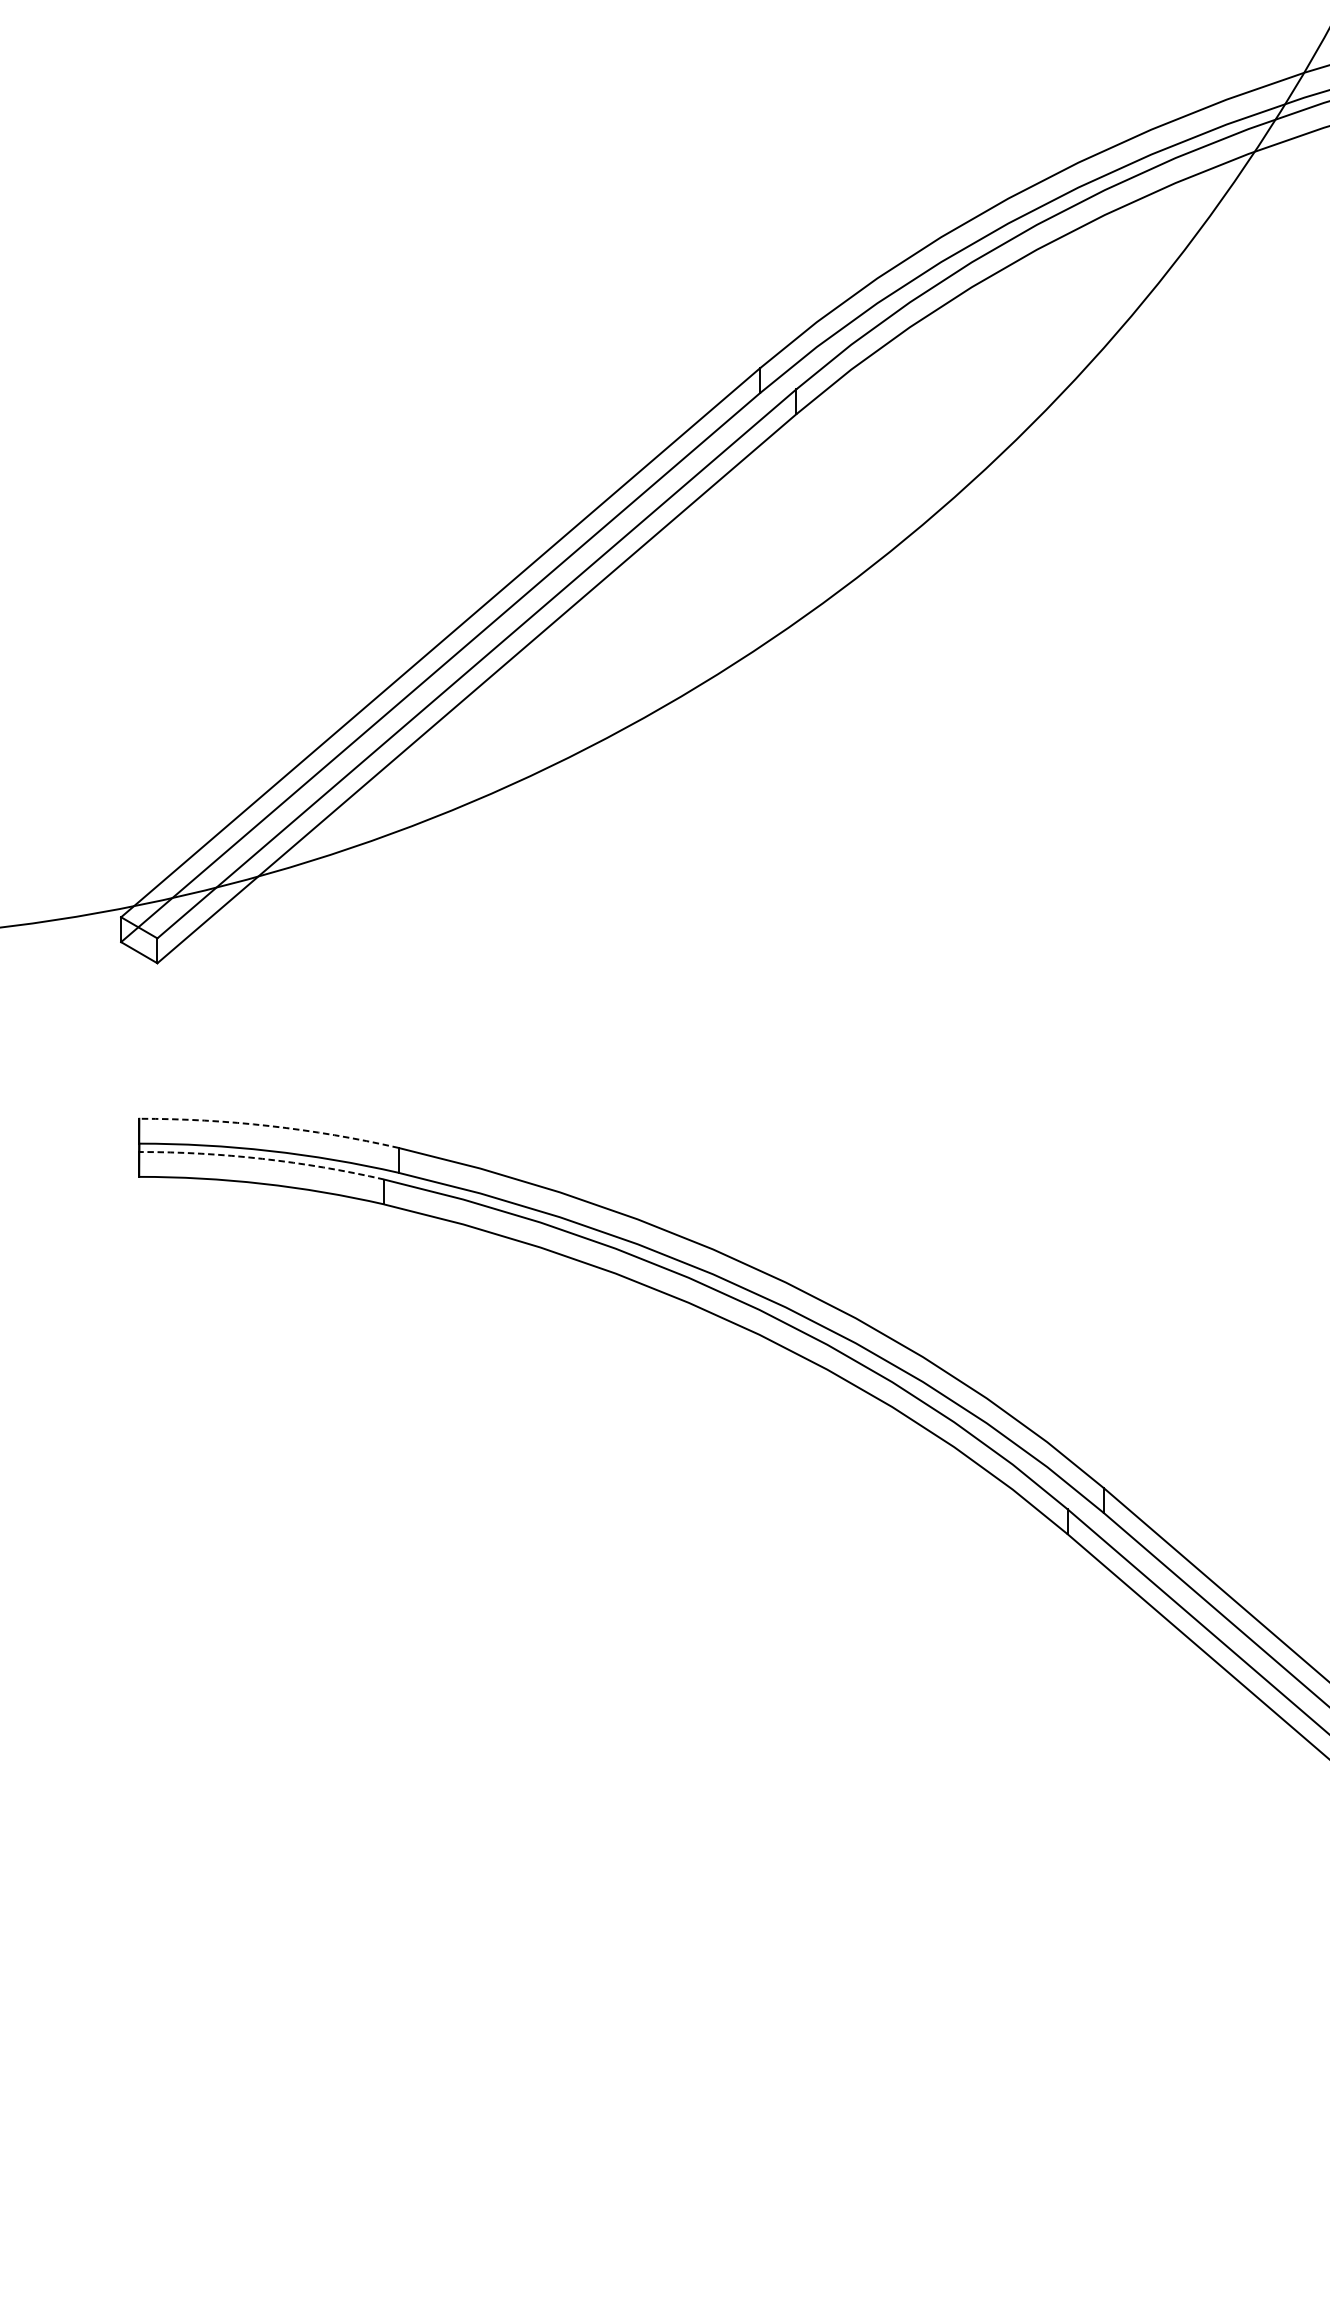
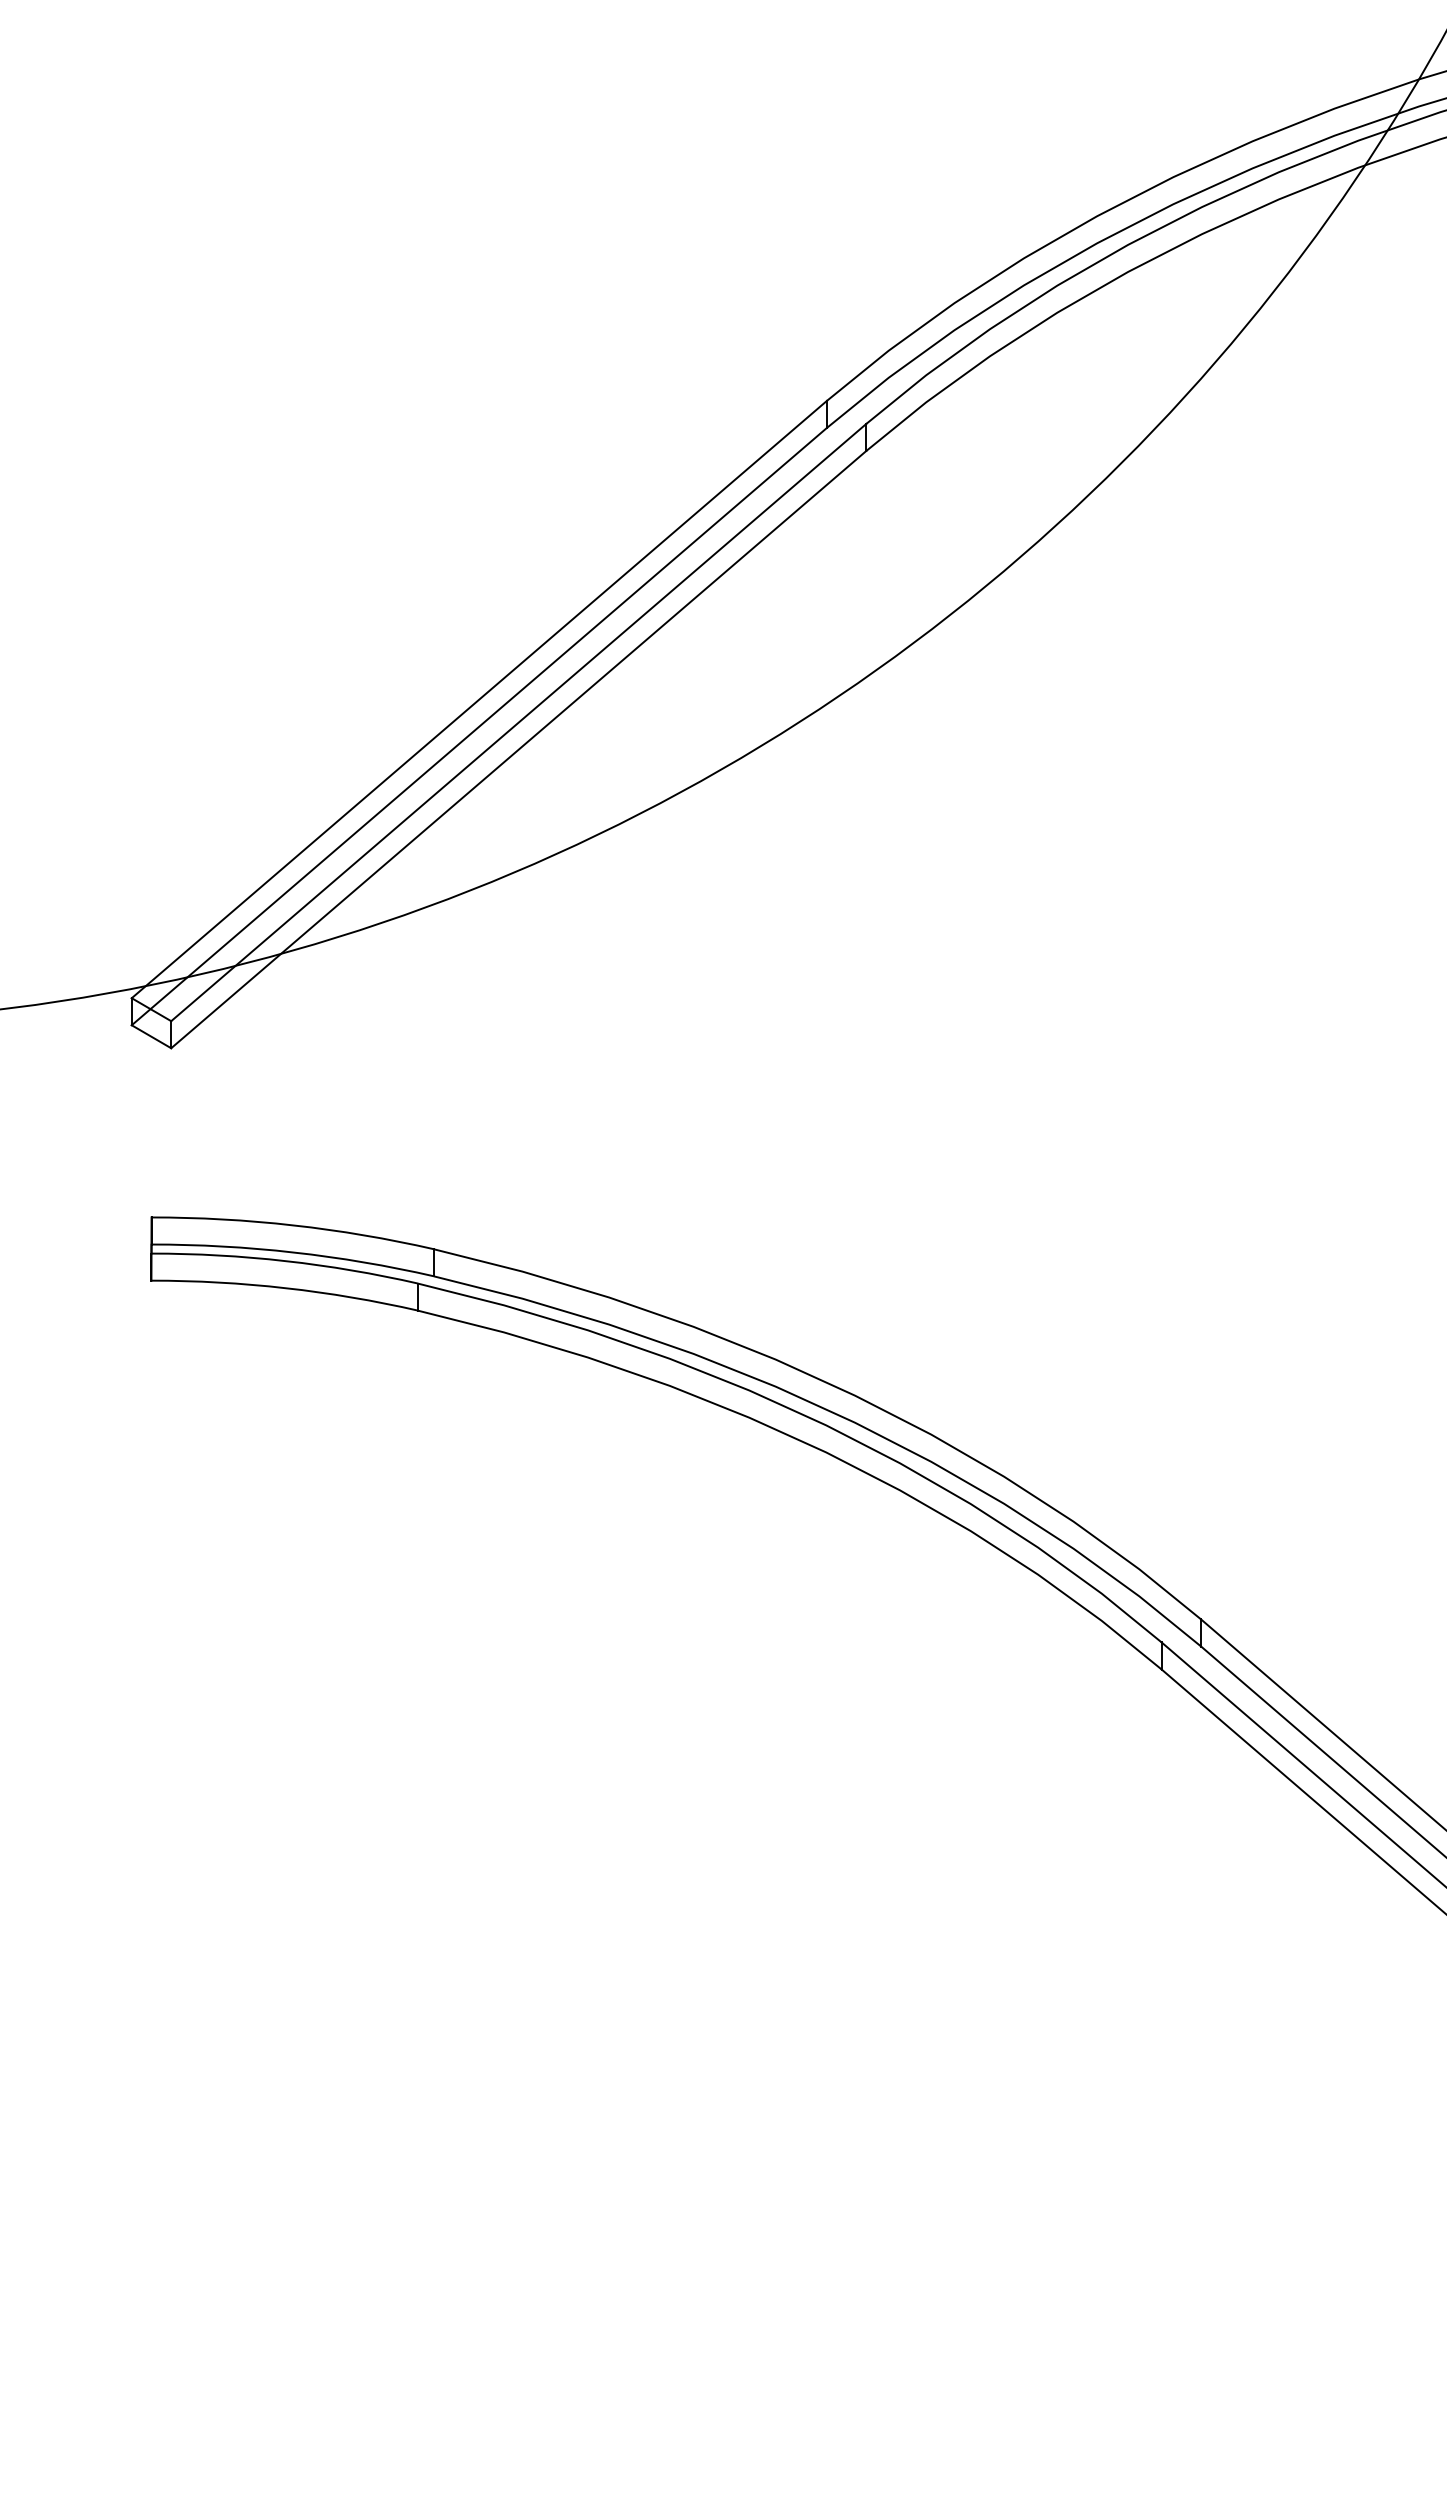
arc: (269, 1126) -> (293, 1225), dashed -> solid
arc: (262, 1159) -> (285, 1261), dashed -> solid

